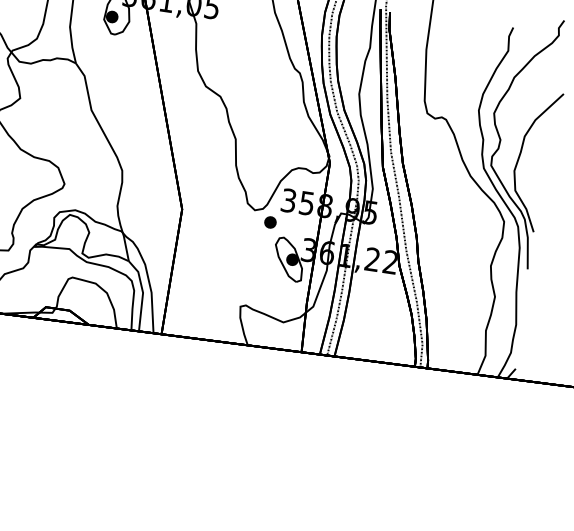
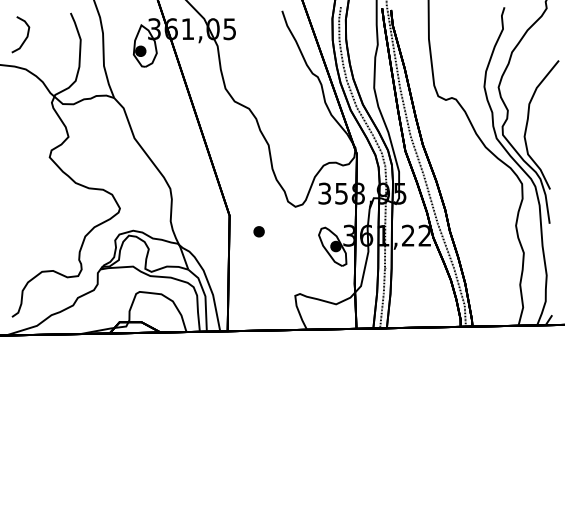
part: (269, 222) -> (258, 231), moved

